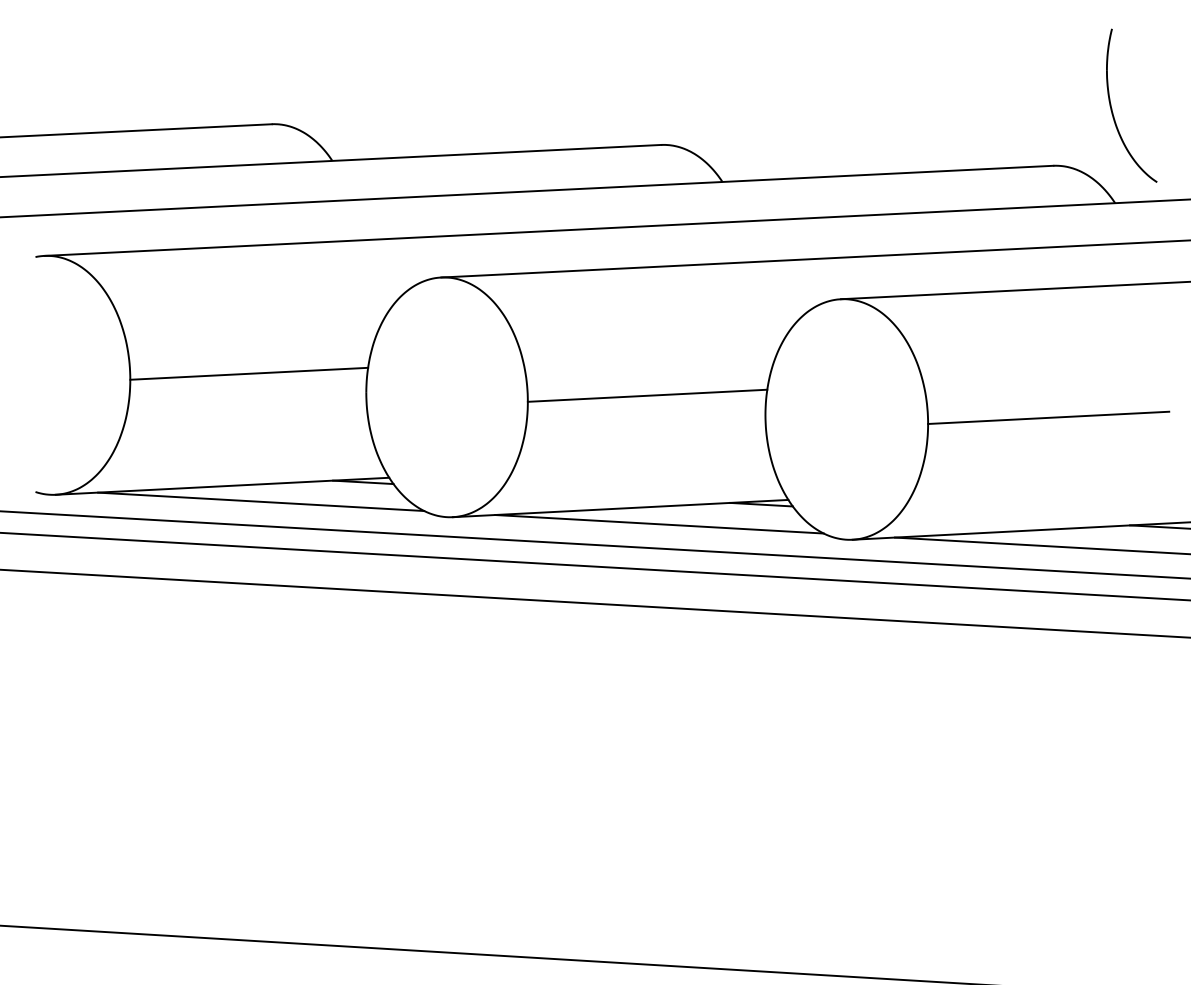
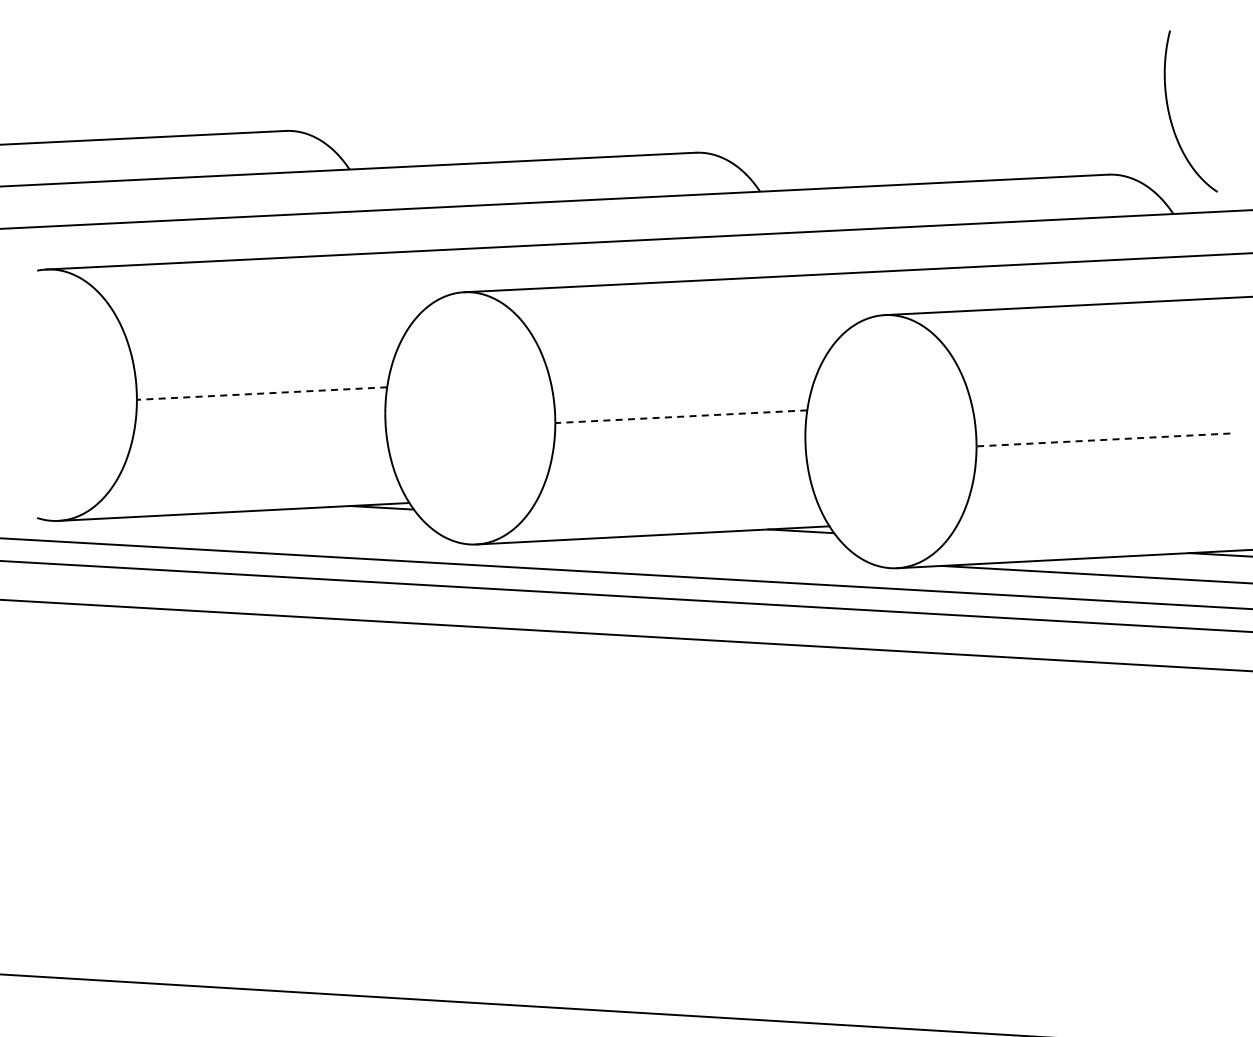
line: (248, 373) -> (261, 393), solid -> dashed
line: (646, 395) -> (680, 416), solid -> dashed
line: (1047, 417) -> (1102, 439), solid -> dashed
line: (261, 501) -> (274, 527), removed
line: (659, 523) -> (693, 551), removed

